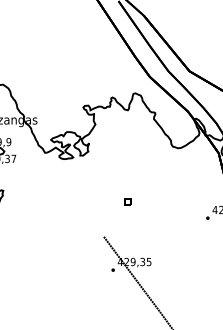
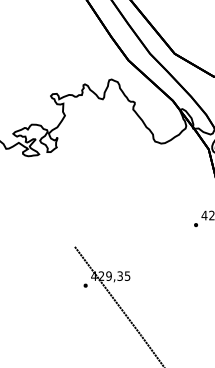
part: (127, 201) -> (102, 205), removed

